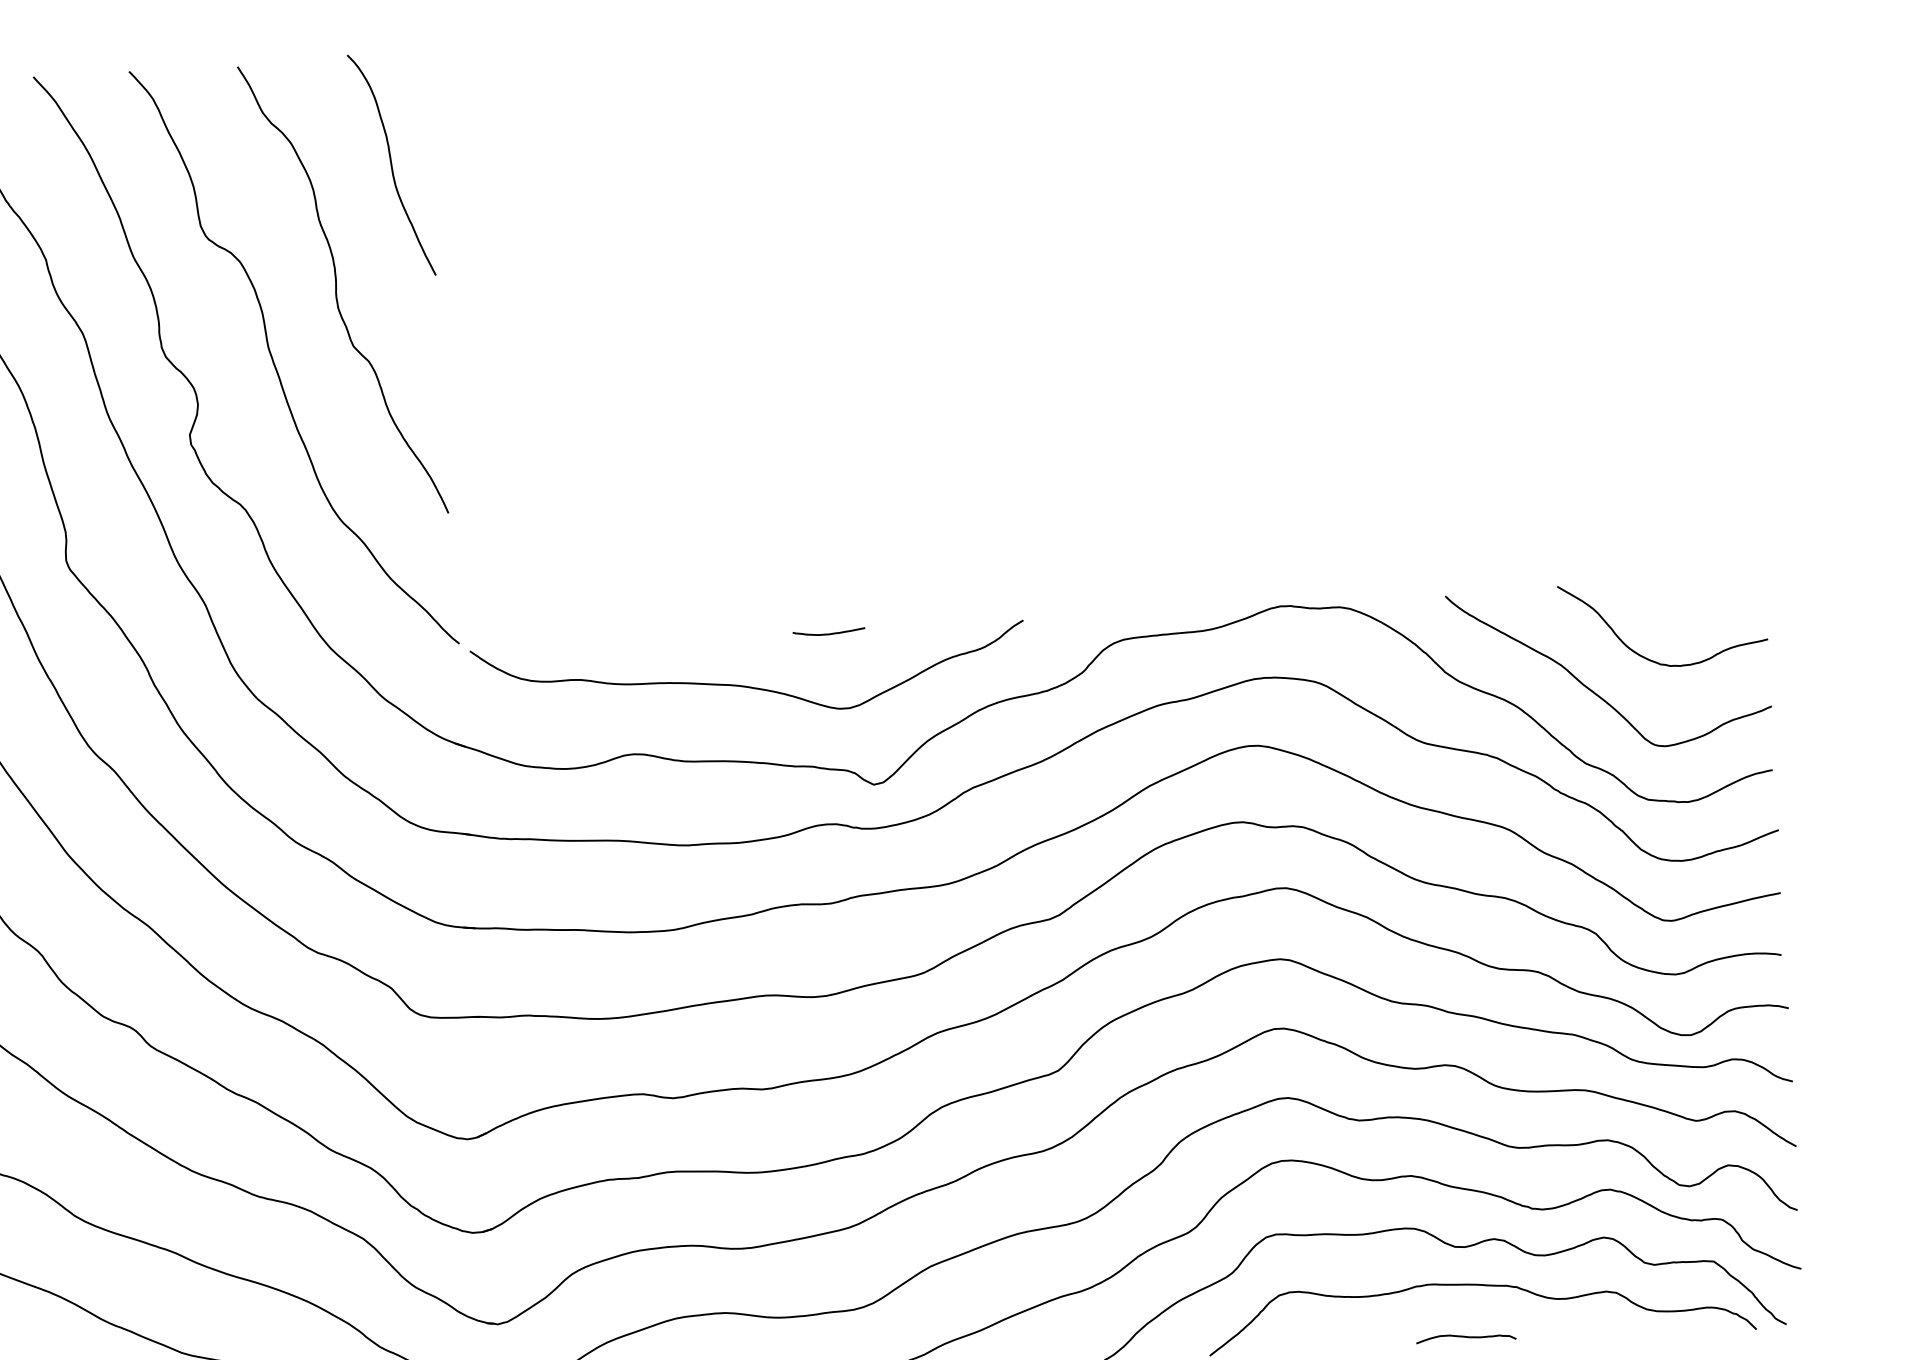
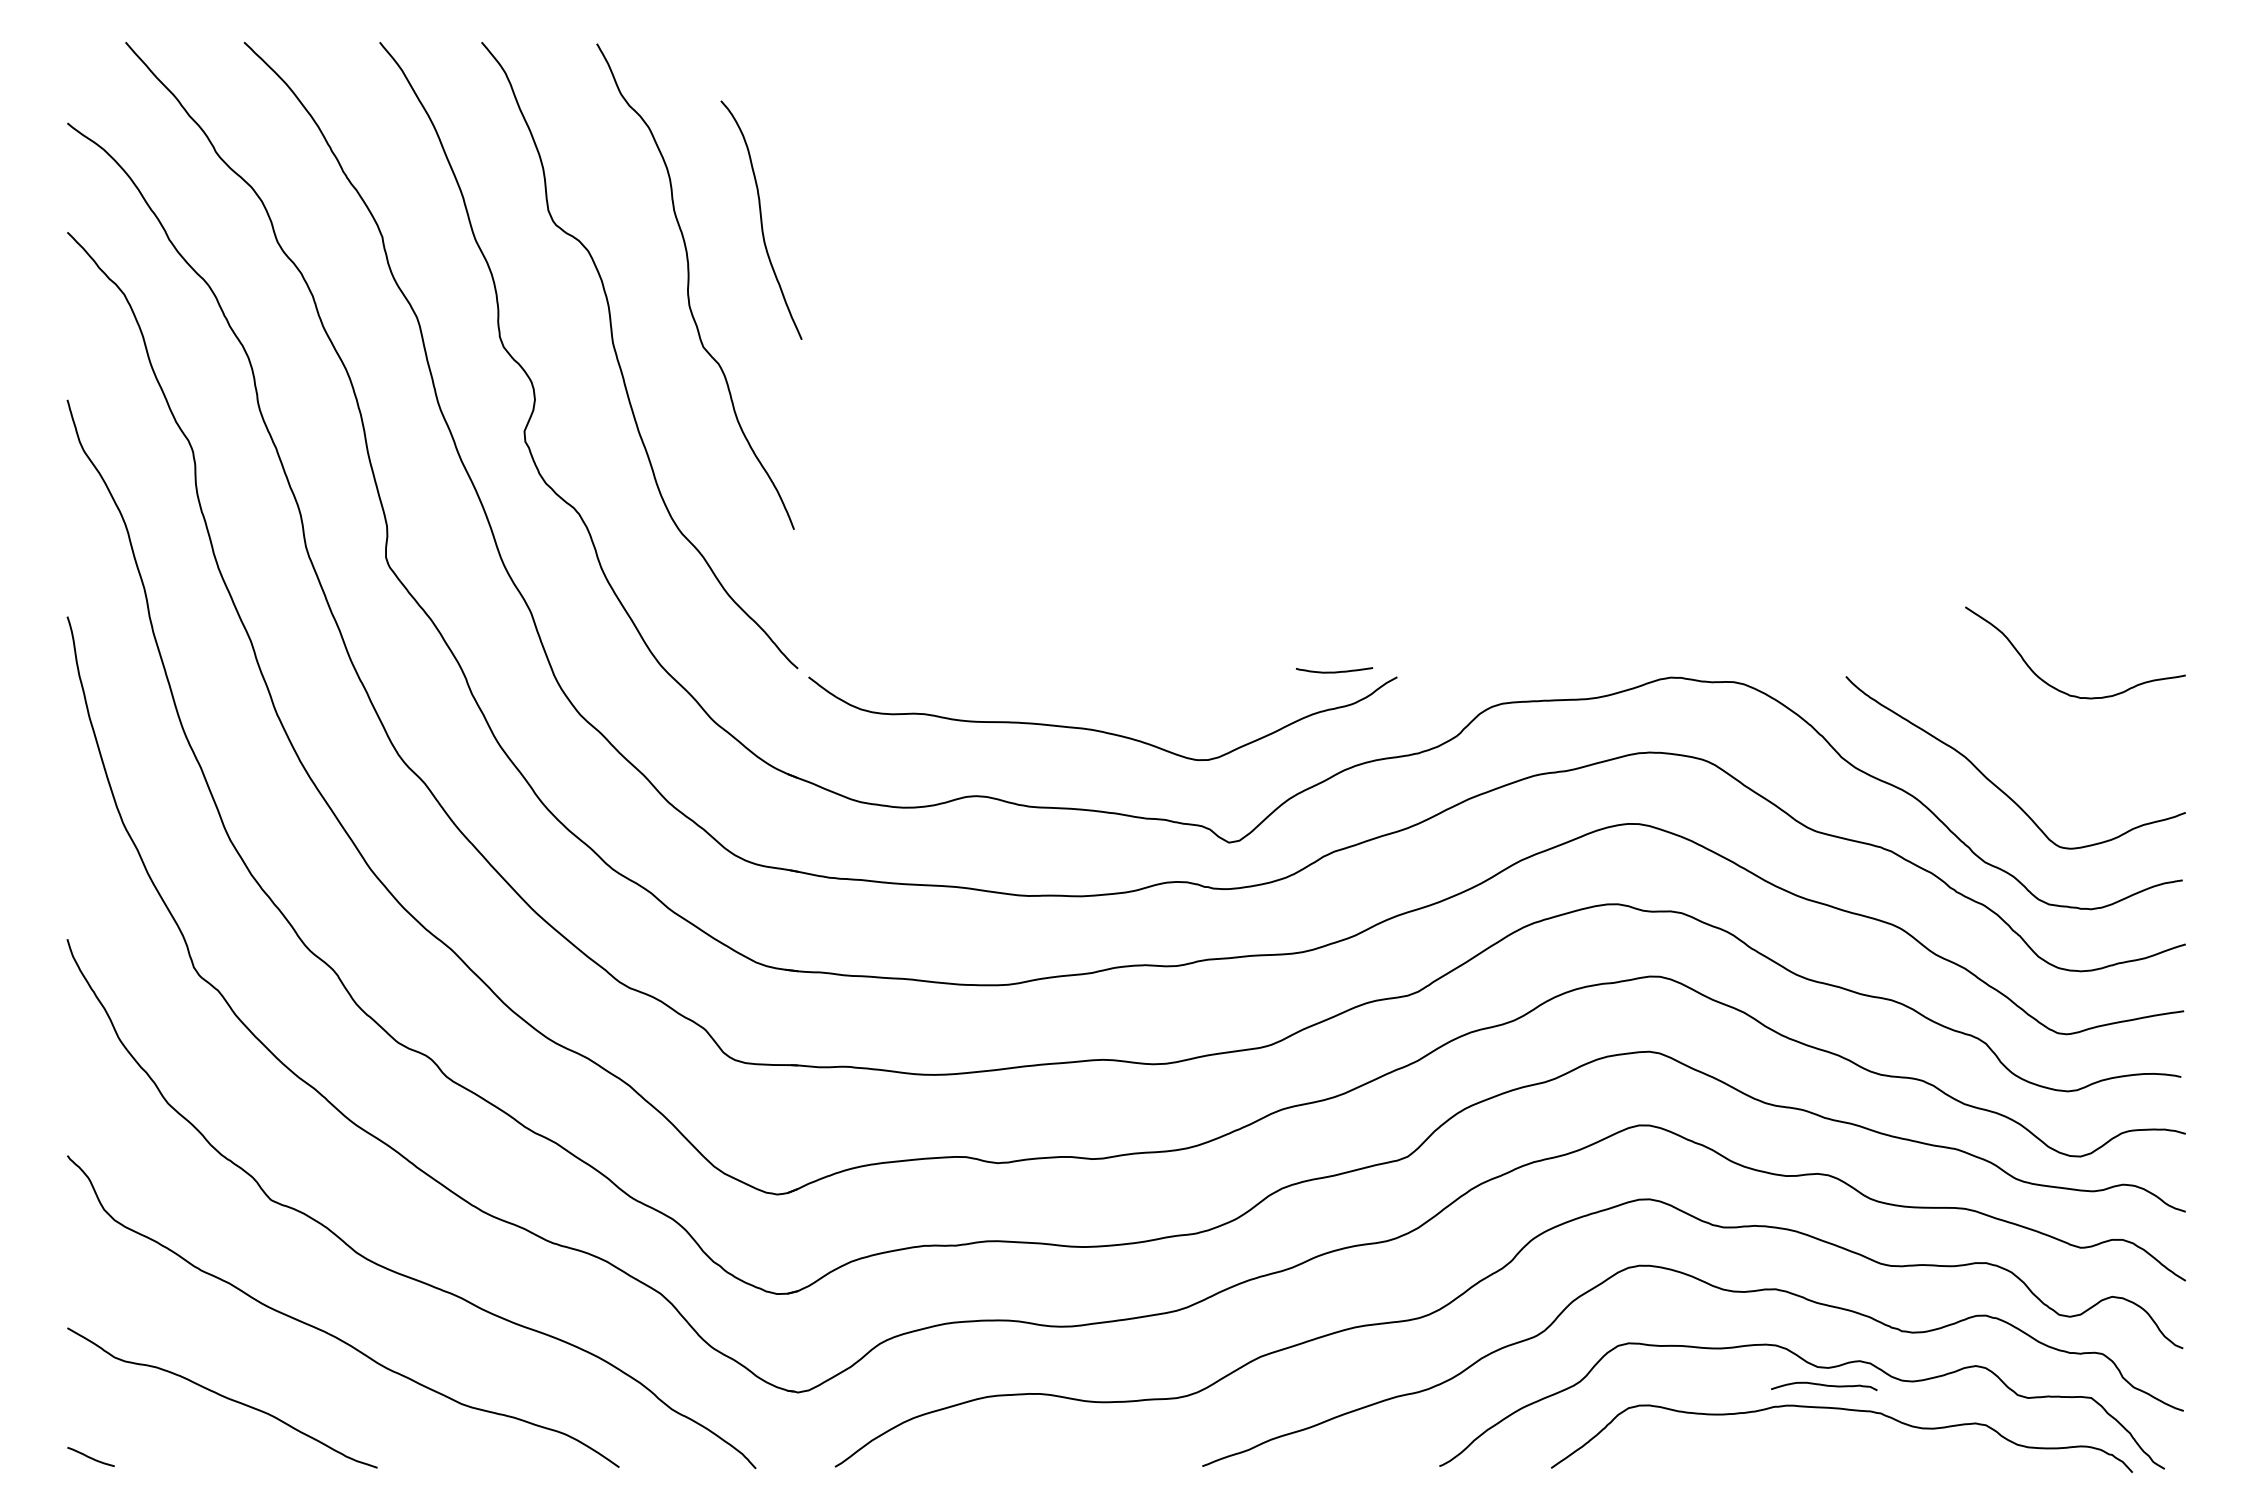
curve: (391, 164) -> (761, 219), moved
curve: (829, 633) -> (1334, 671), moved
curve: (1643, 655) -> (2052, 685), moved
curve: (1466, 1338) -> (1824, 1386), moved

